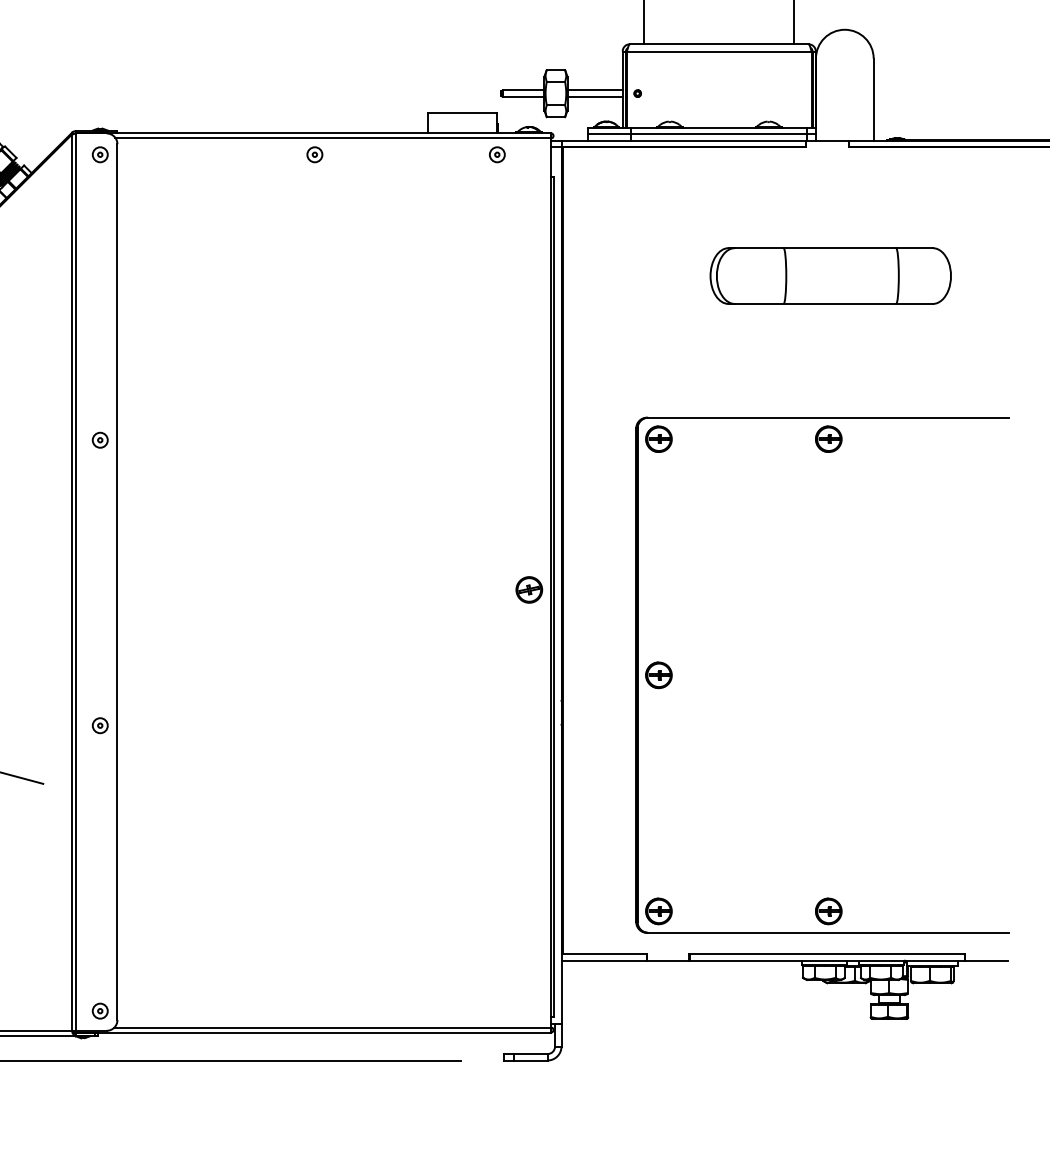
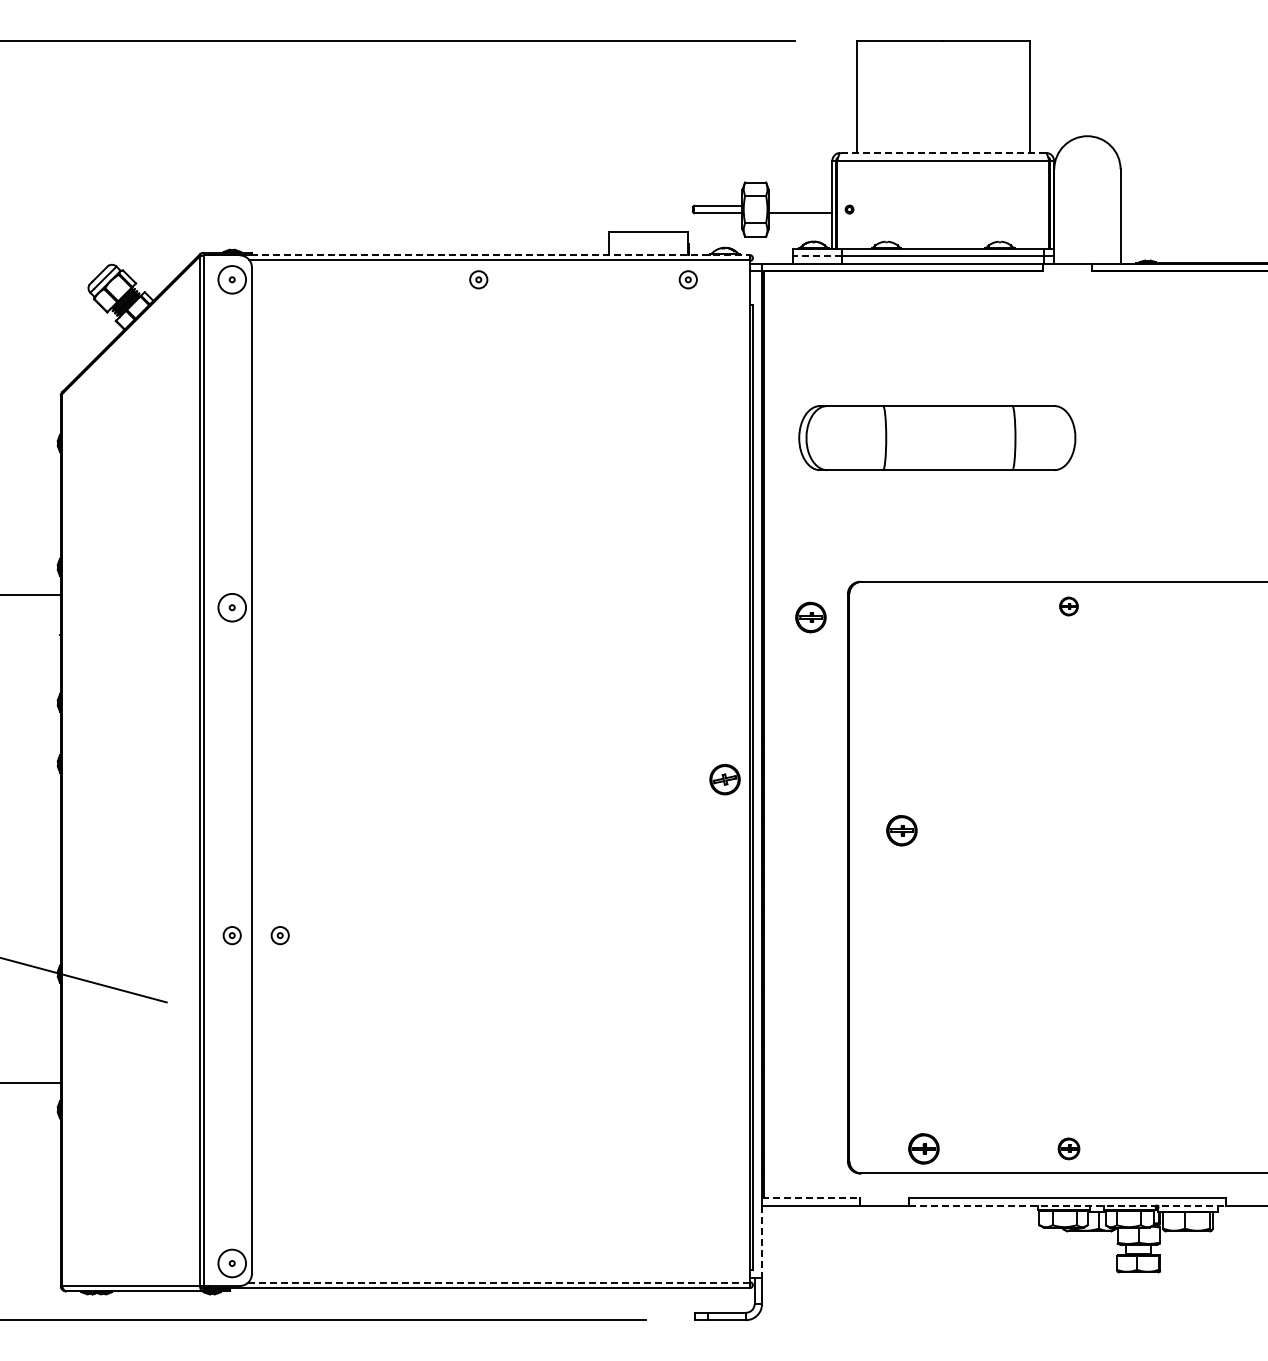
line: (719, 43) -> (943, 152), solid -> dashed
line: (595, 90) -> (800, 205), removed
line: (334, 133) -> (501, 255), solid -> dashed
line: (609, 134) -> (817, 256), solid -> dashed
circle: (99, 154) -> (231, 279), size x1.6
part: (830, 275) -> (937, 437), moved
part: (658, 439) -> (810, 617), moved
part: (828, 439) -> (1068, 606), size x0.6
circle: (99, 440) -> (231, 607), size x1.6
part: (658, 675) -> (901, 830), moved
part: (141, 725) -> (279, 935), added
part: (658, 911) -> (923, 1148), moved
part: (828, 911) -> (1068, 1148), size x0.7
line: (603, 954) -> (810, 1198), solid -> dashed
line: (827, 960) -> (1067, 1205), solid -> dashed
line: (561, 992) -> (762, 1242), solid -> dashed
circle: (99, 1011) -> (231, 1263), size x1.6
line: (332, 1027) -> (499, 1282), solid -> dashed

